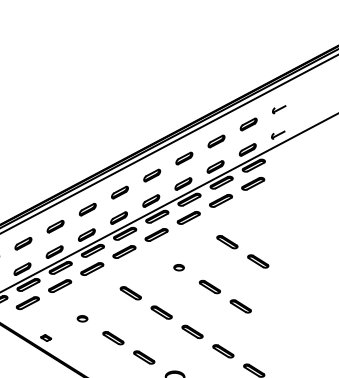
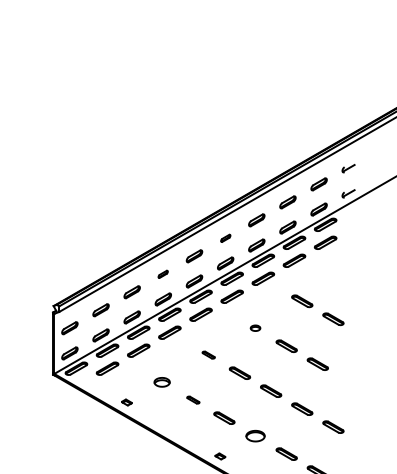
part: (152, 175) -> (225, 238), size x0.6
part: (86, 209) -> (162, 274), size x0.6
part: (130, 292) -> (208, 354), size x0.6
part: (81, 318) -> (161, 381), size x1.6
part: (113, 337) -> (193, 399), size x0.6

